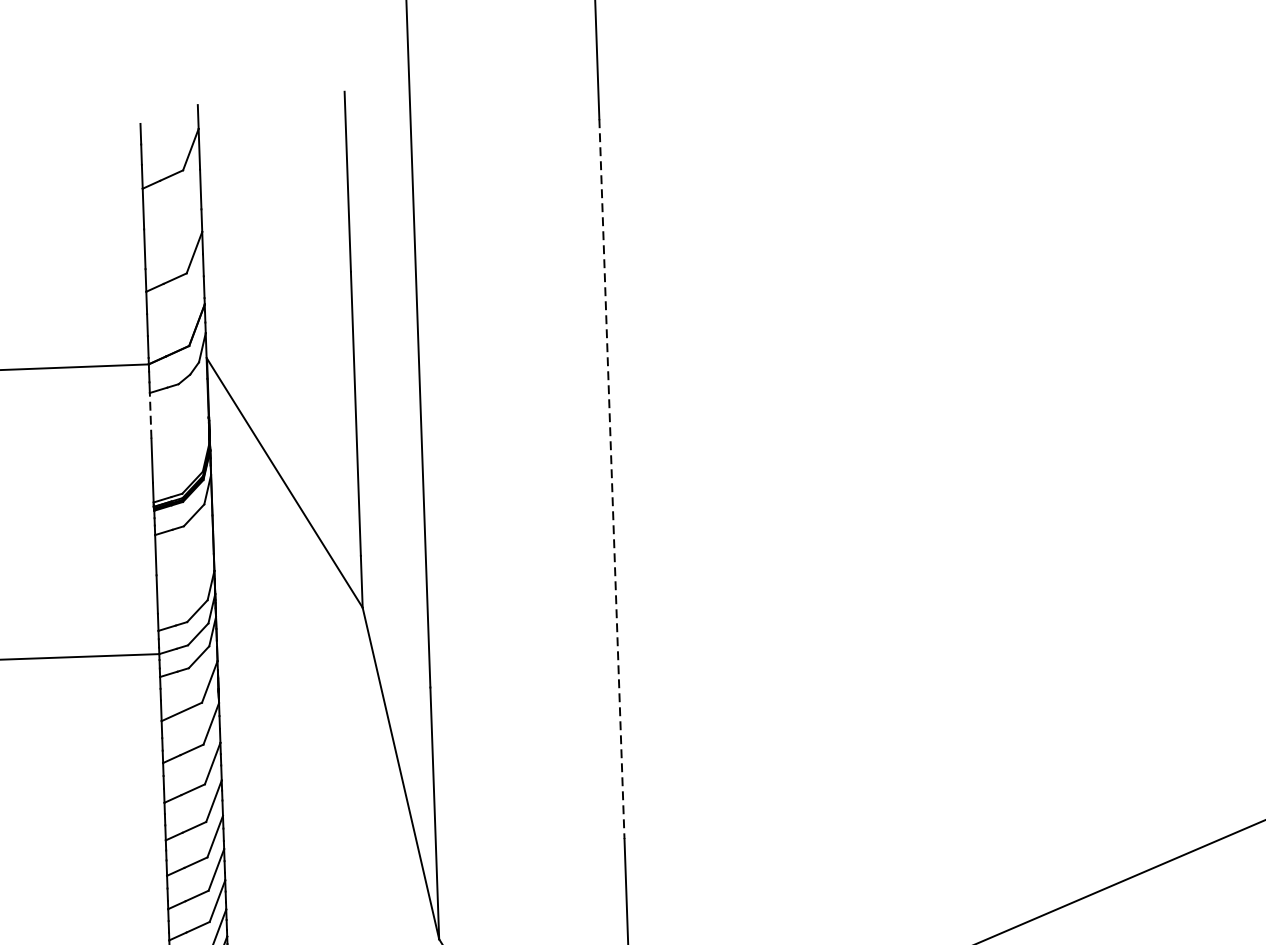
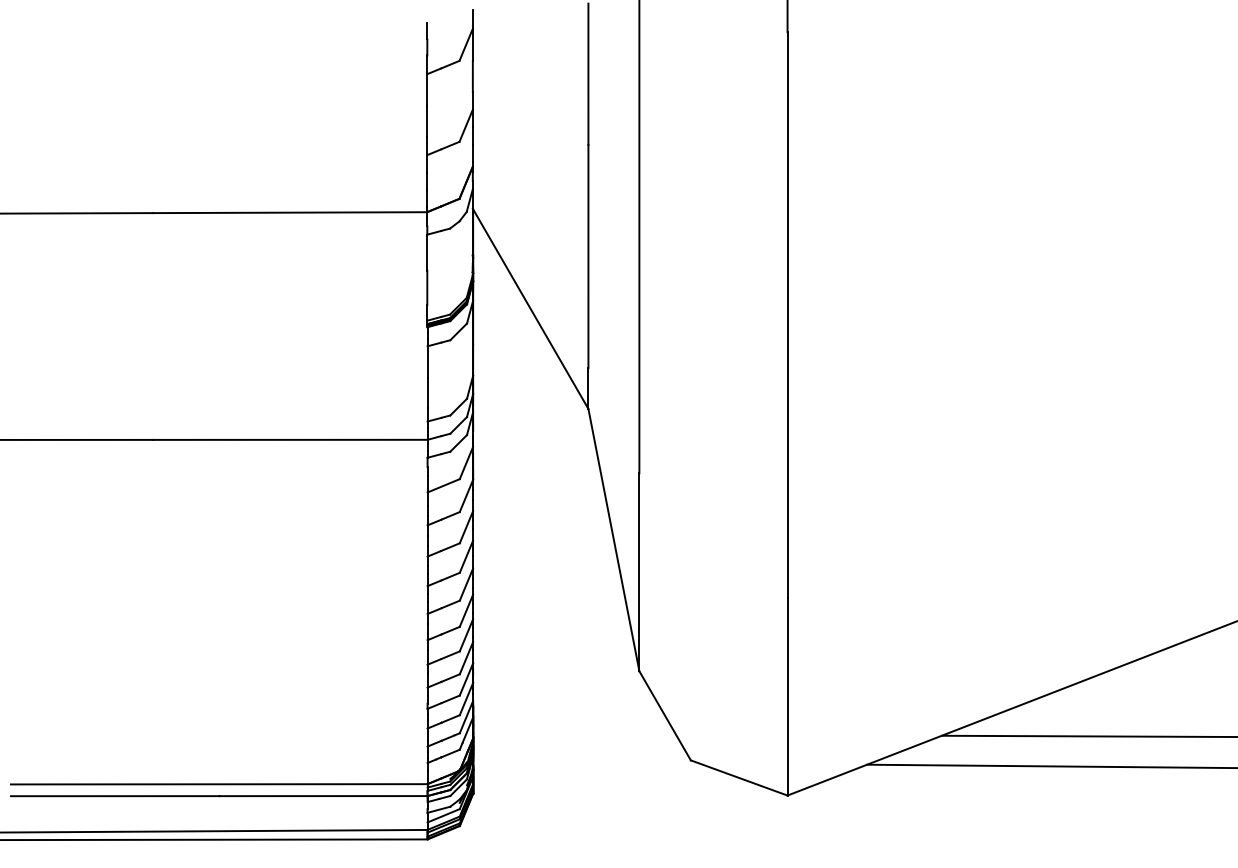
line: (150, 415) -> (427, 252), dashed -> solid
line: (611, 478) -> (787, 314), dashed -> solid

